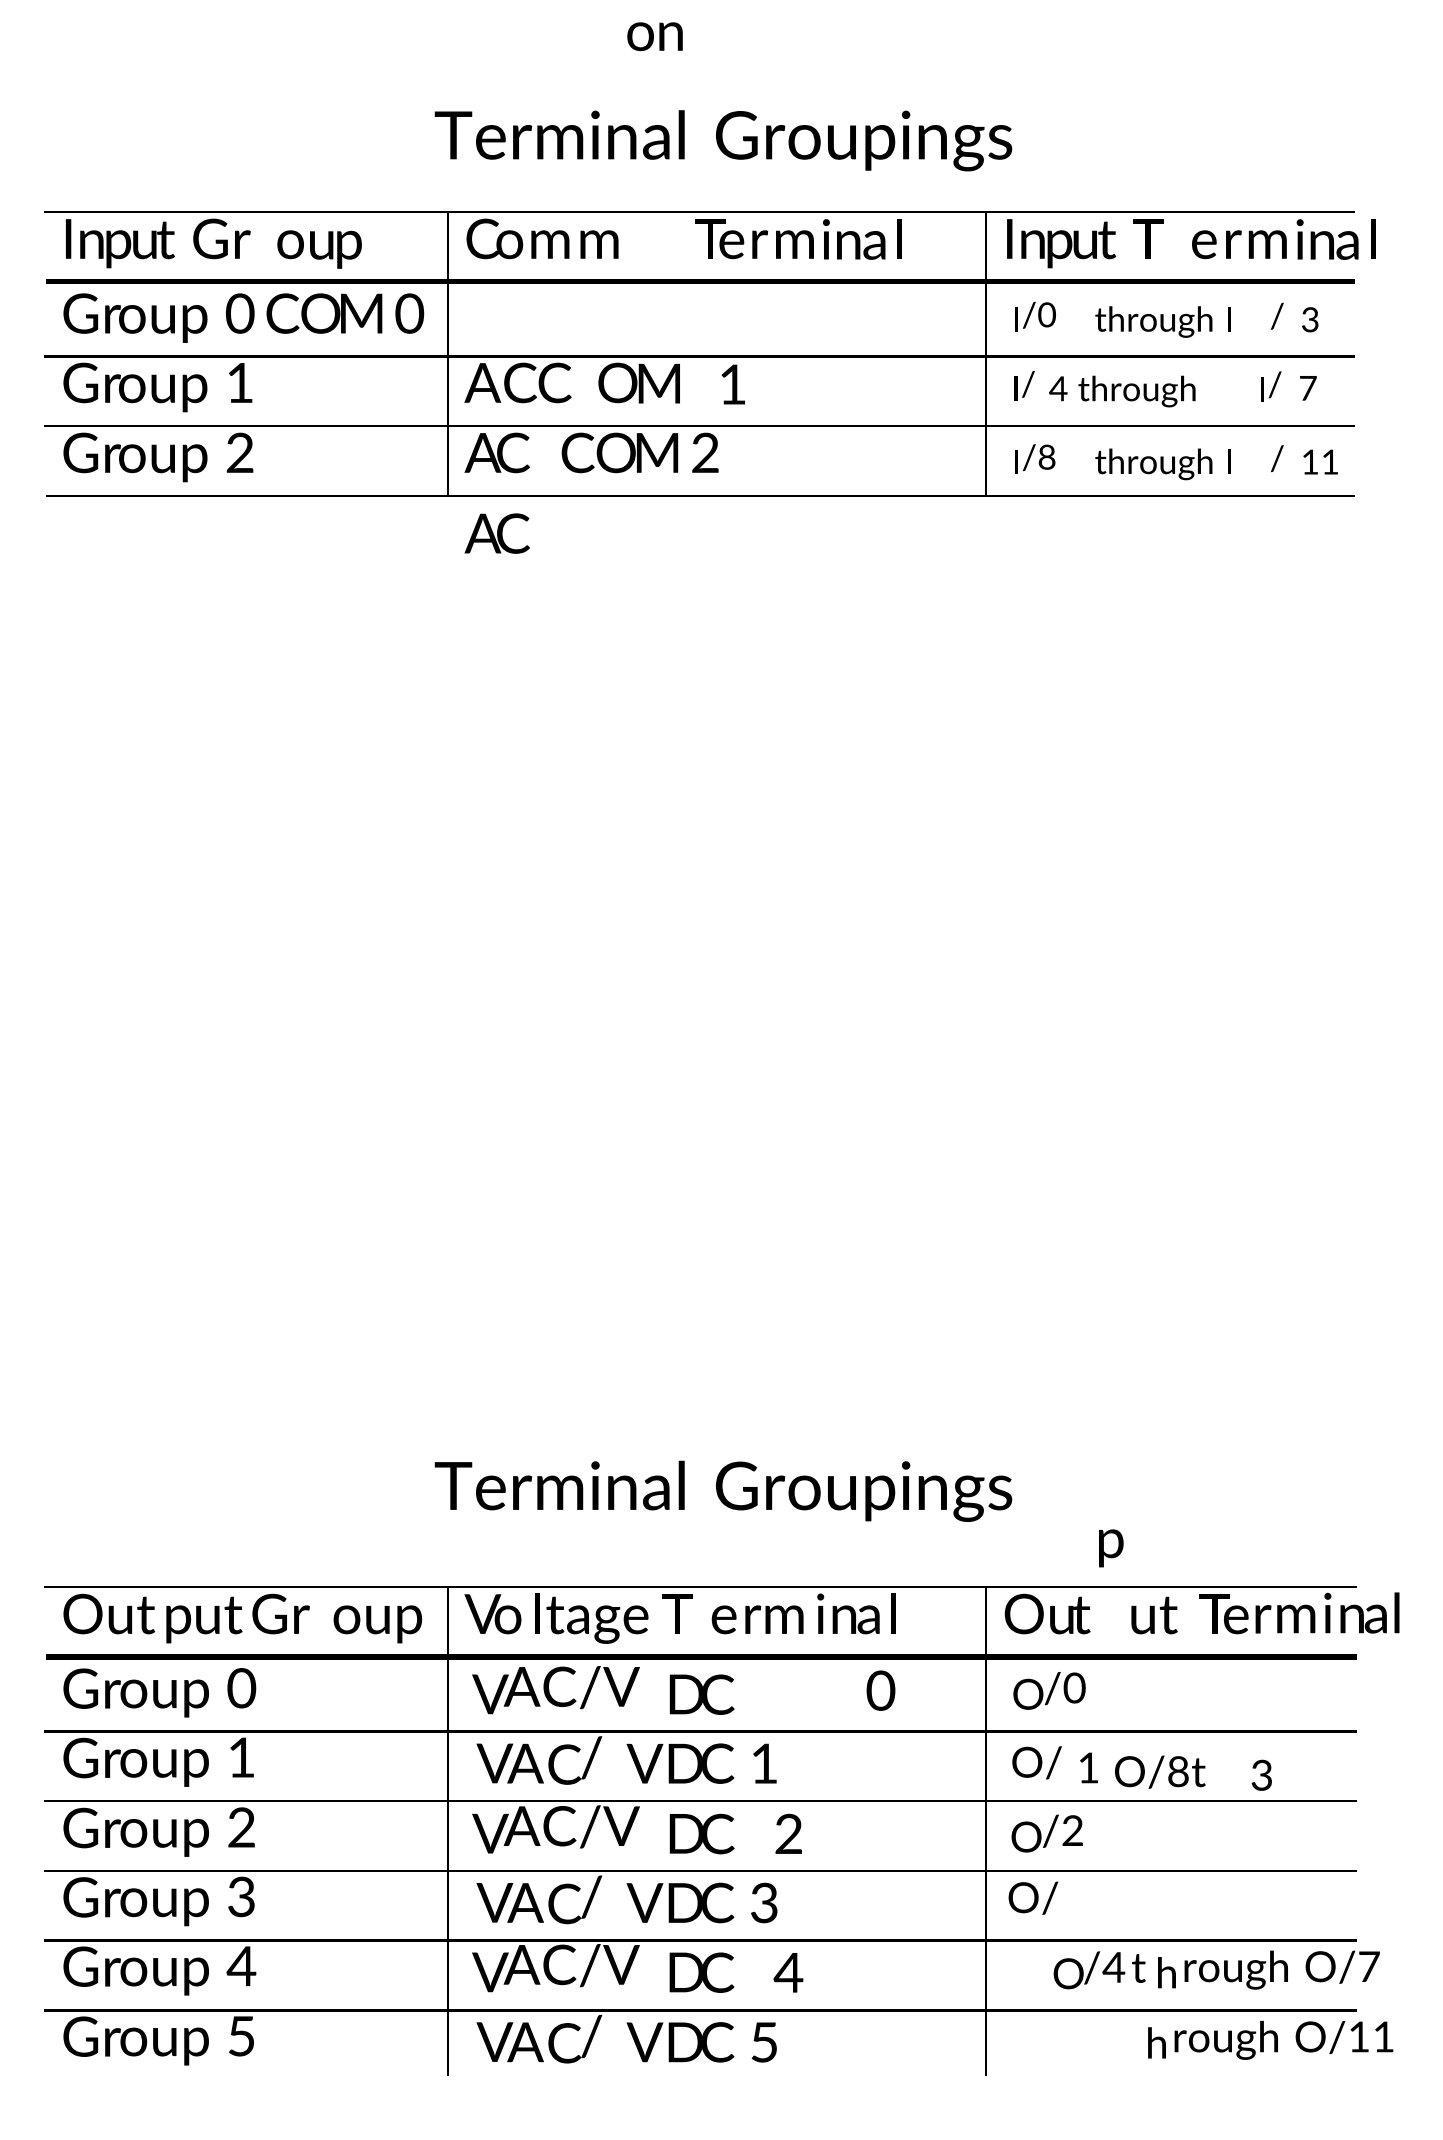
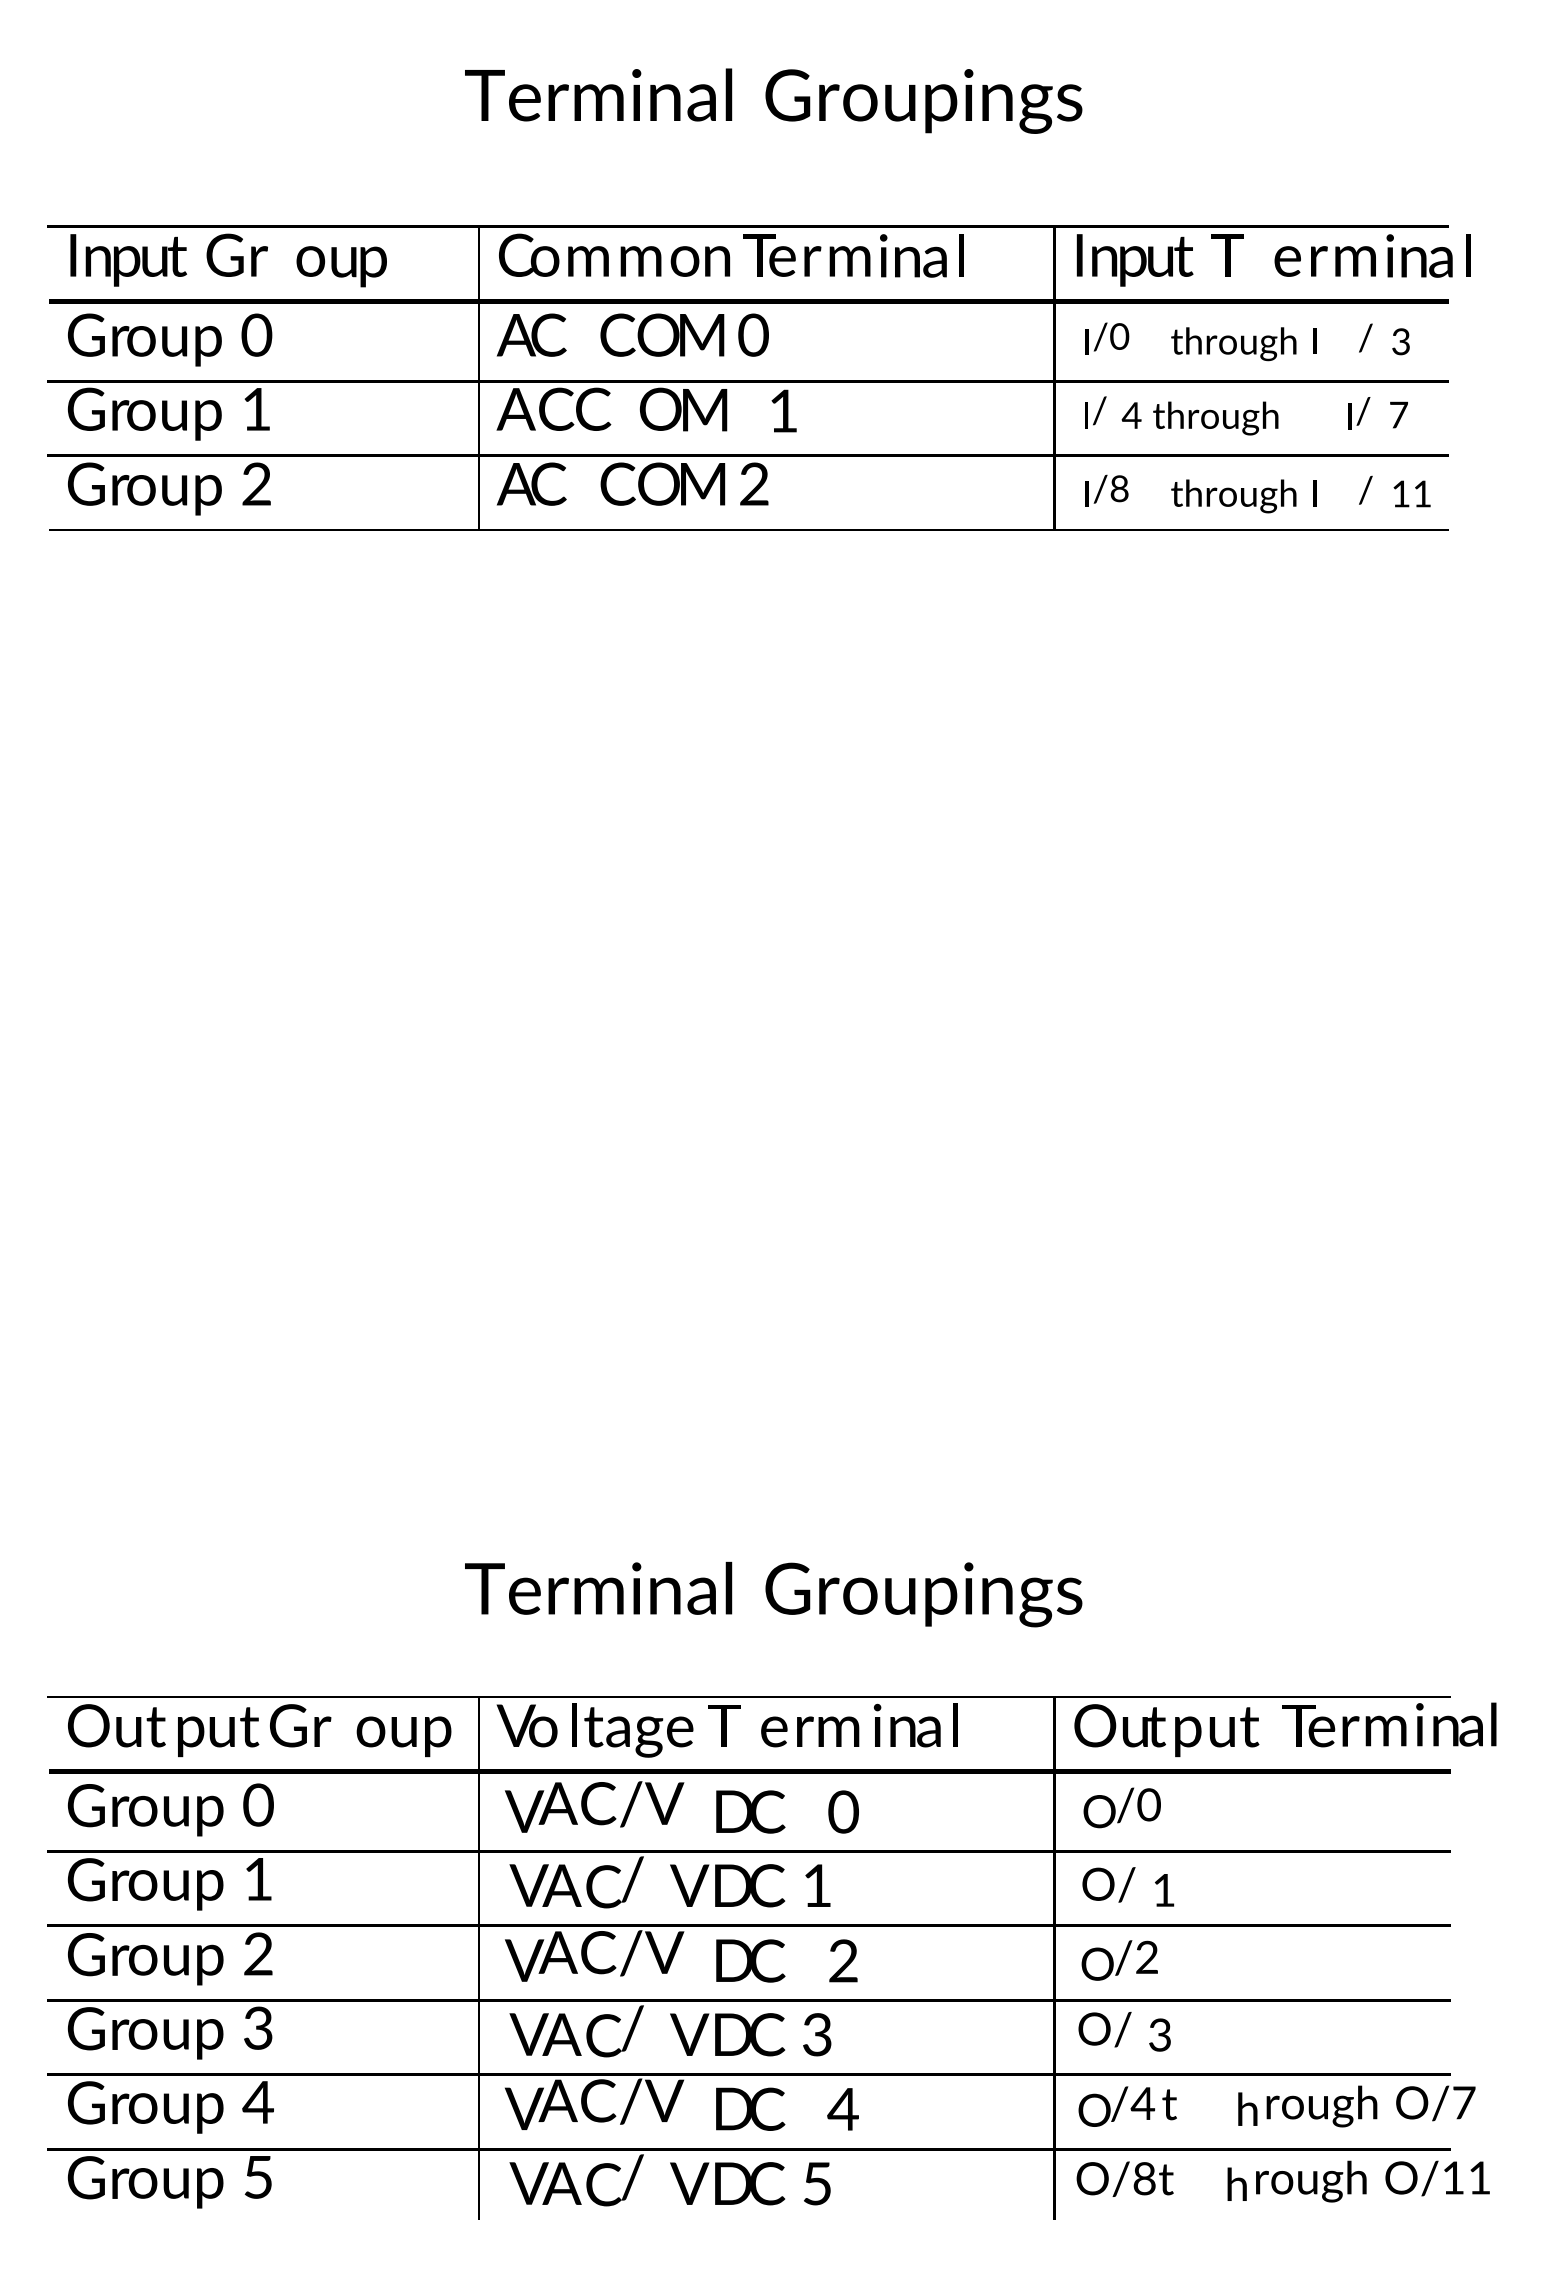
text: (654, 36) -> (699, 261), moved
text: (723, 140) -> (773, 100), moved
text: (345, 313) -> (684, 335), moved
text: (496, 533) -> (530, 335), moved
text: (1111, 1548) -> (1188, 1736), moved
text: (880, 1690) -> (843, 1811), moved
text: (1160, 1771) -> (1125, 2178), moved
text: (1261, 1774) -> (1159, 2034), moved
text: (1099, 1970) -> (1127, 2106), moved

